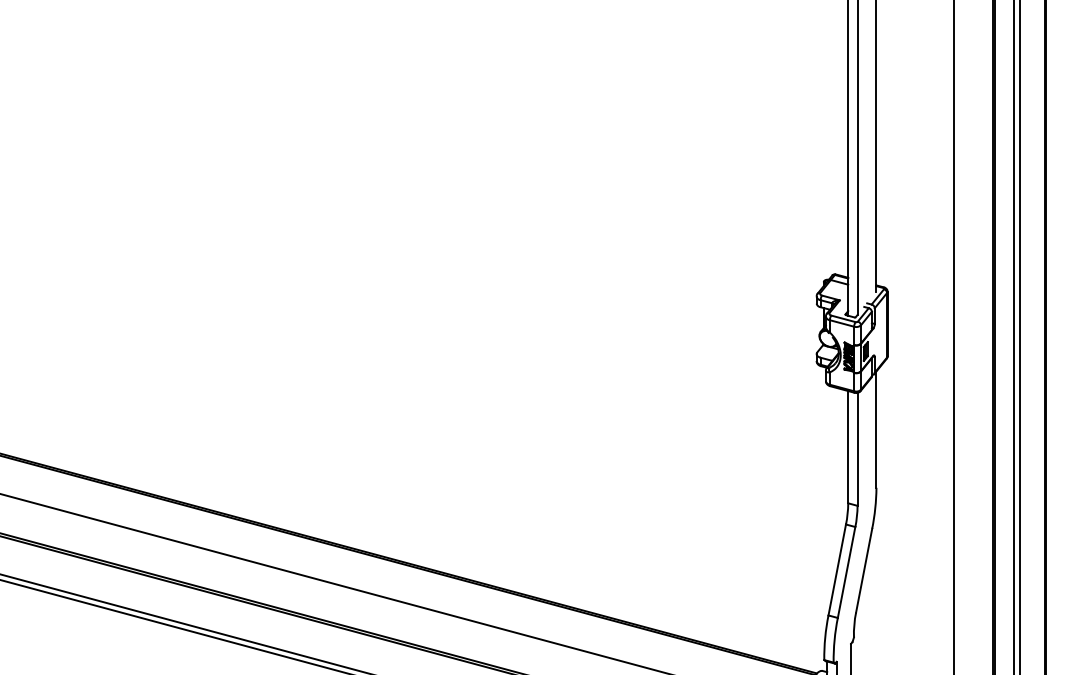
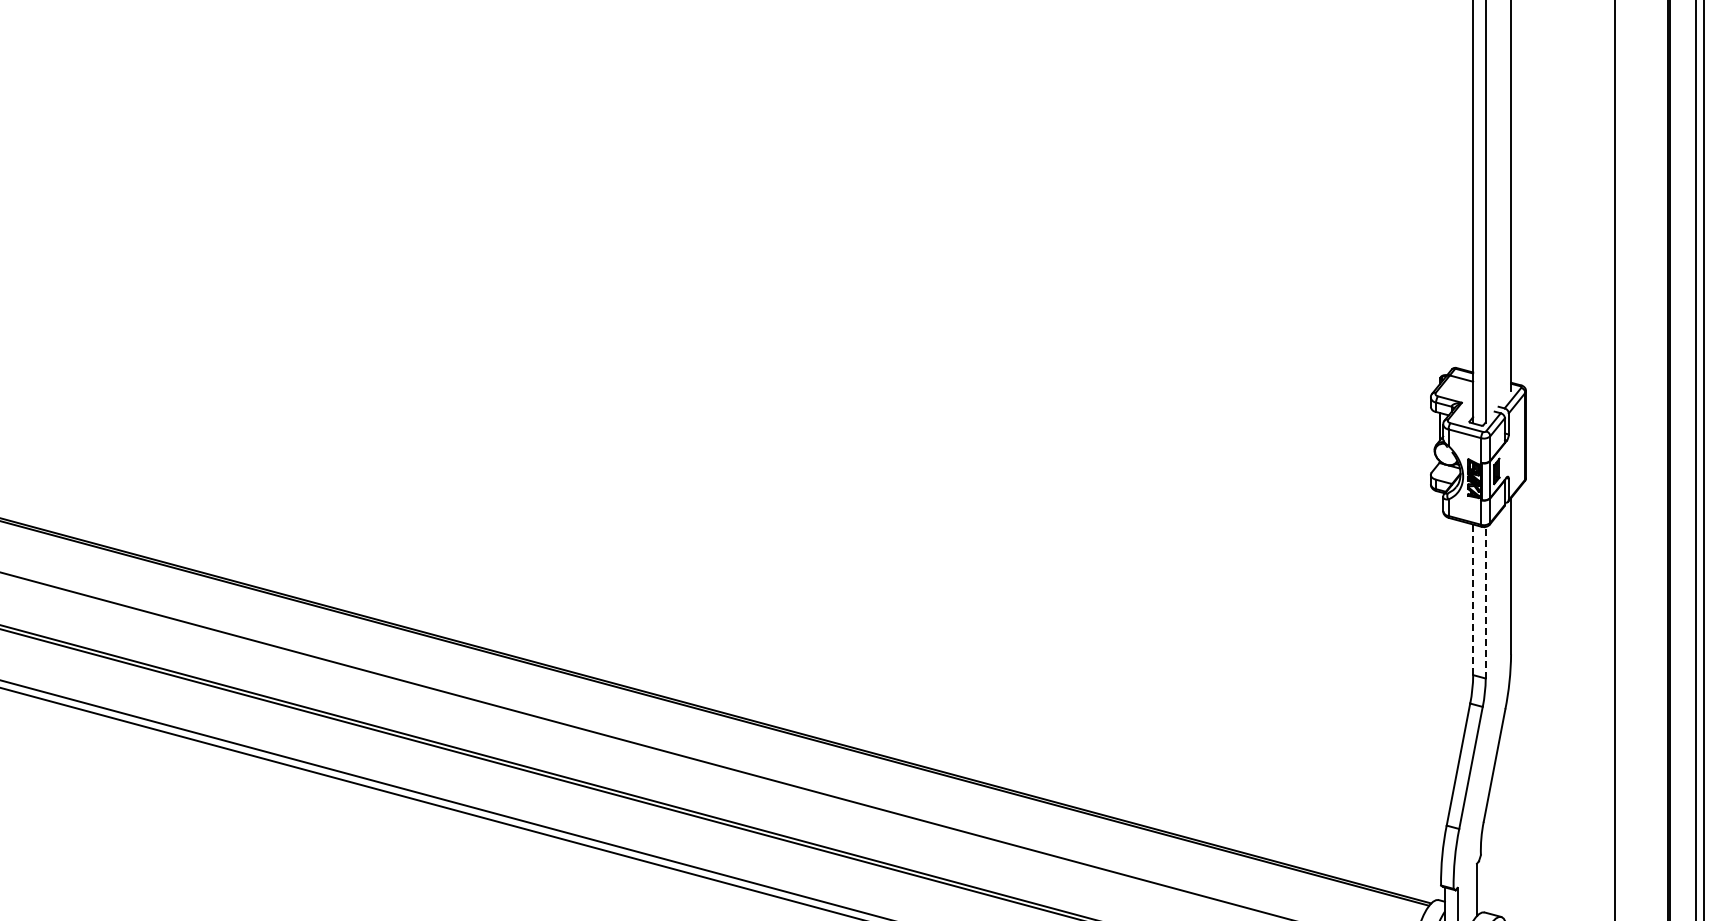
line: (848, 446) -> (1473, 599), solid -> dashed
line: (857, 449) -> (1485, 602), solid -> dashed

